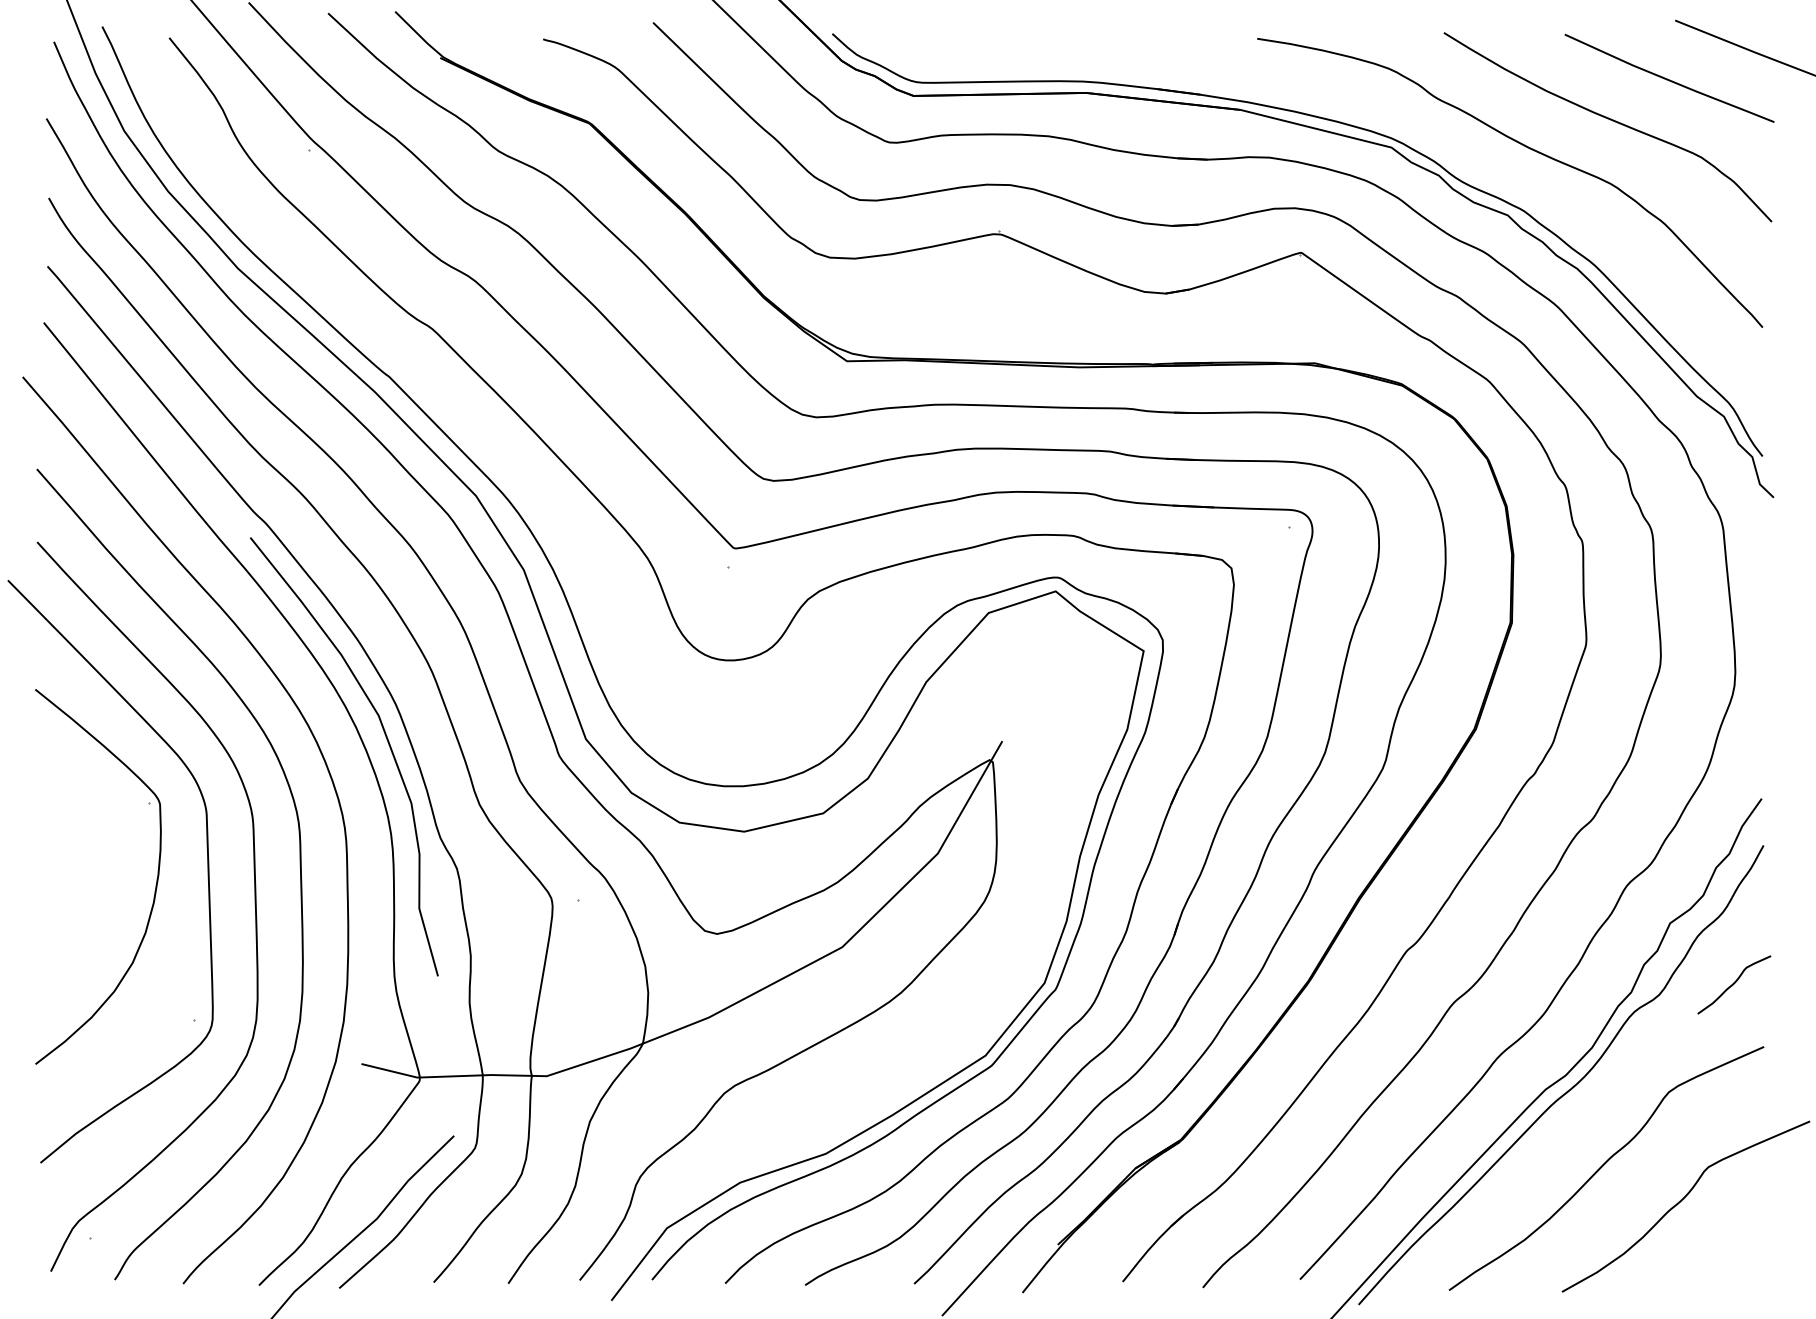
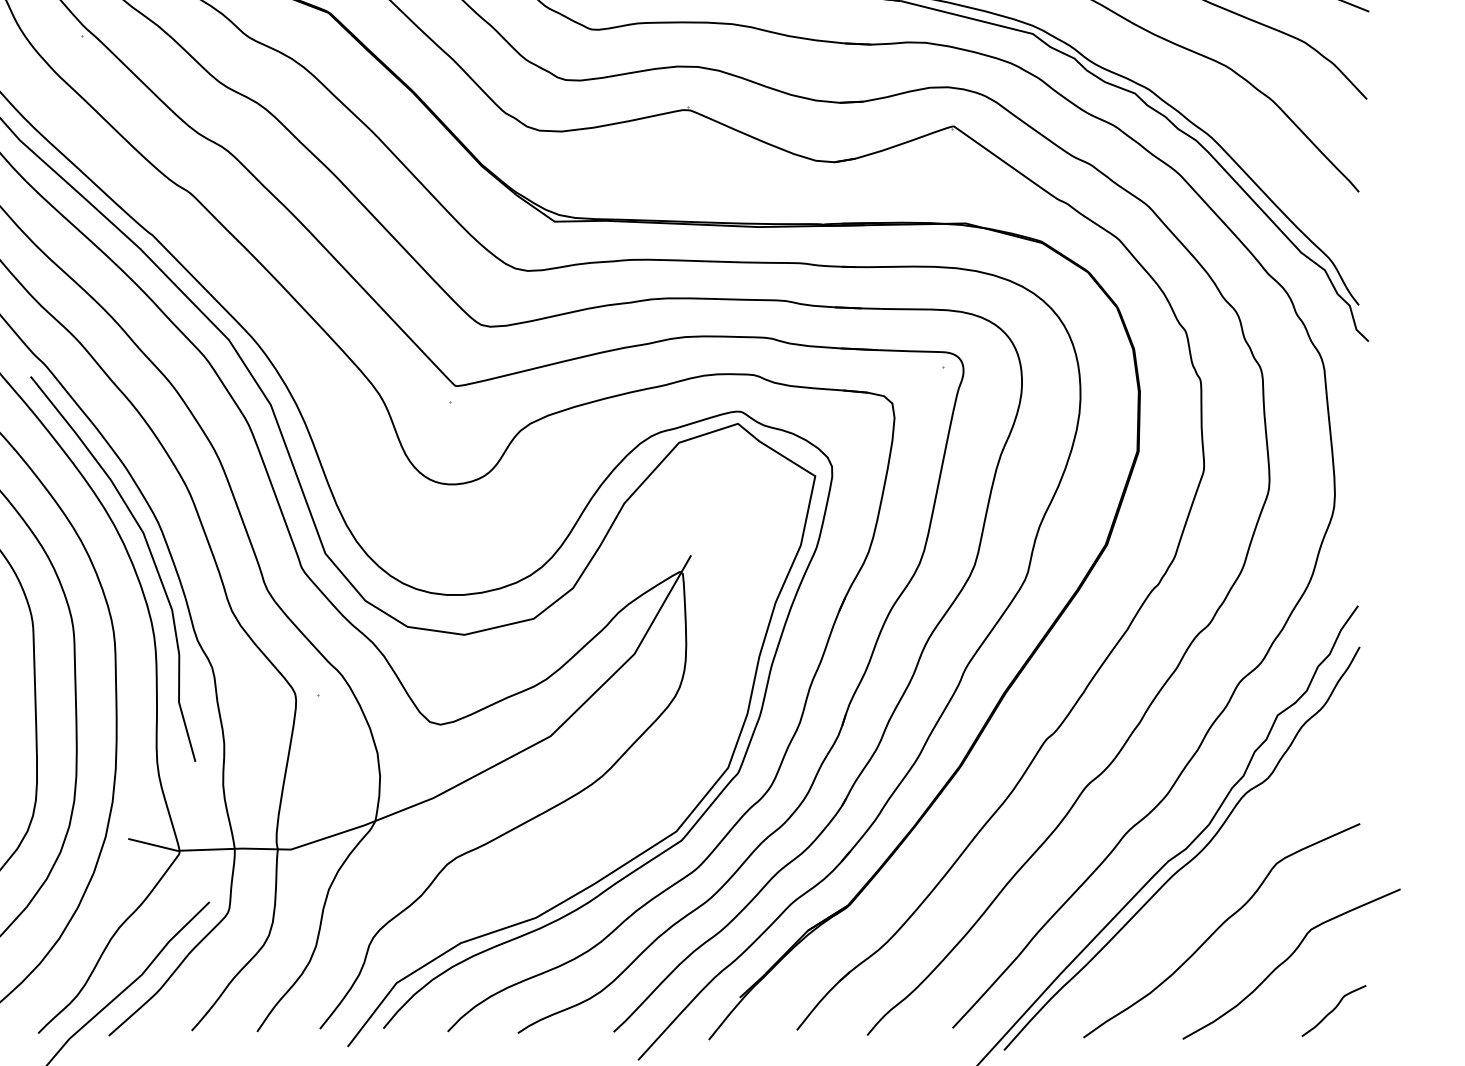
curve: (1734, 984) -> (1334, 1010), moved

